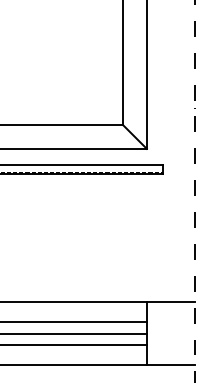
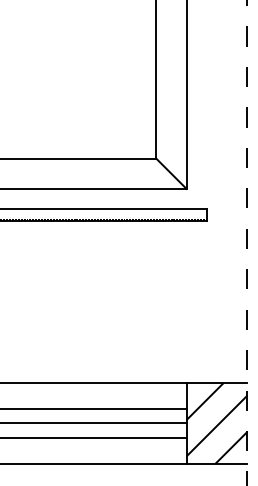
hatch: (170, 333) -> (216, 423), added

